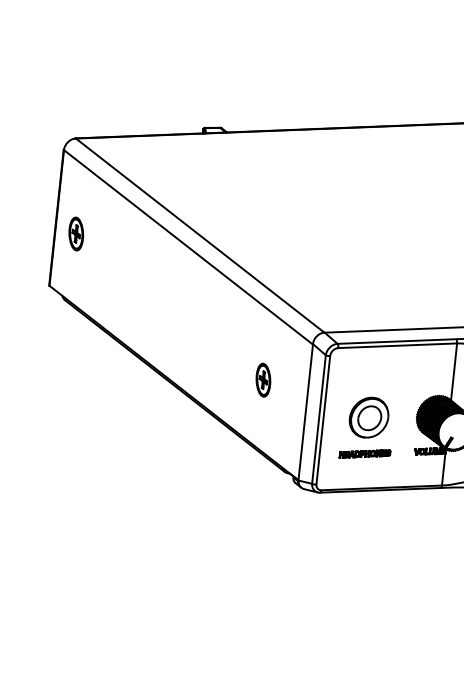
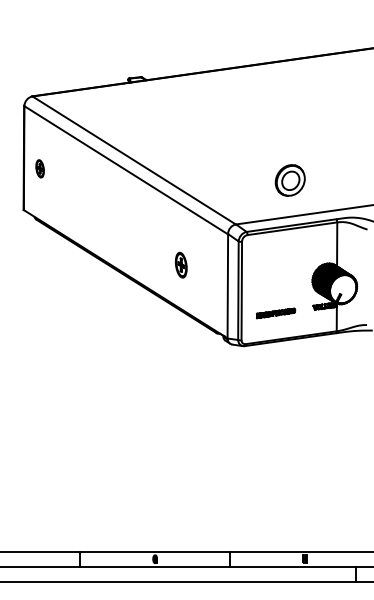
part: (75, 233) -> (39, 168), size x0.7
part: (262, 379) -> (180, 264), moved
part: (368, 417) -> (289, 180), moved

